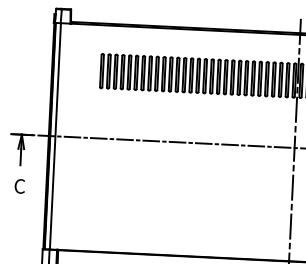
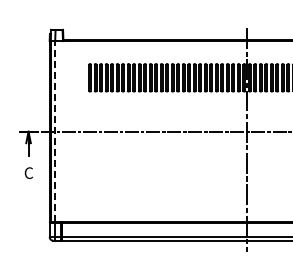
line: (55, 136) -> (55, 131), solid -> dashed

